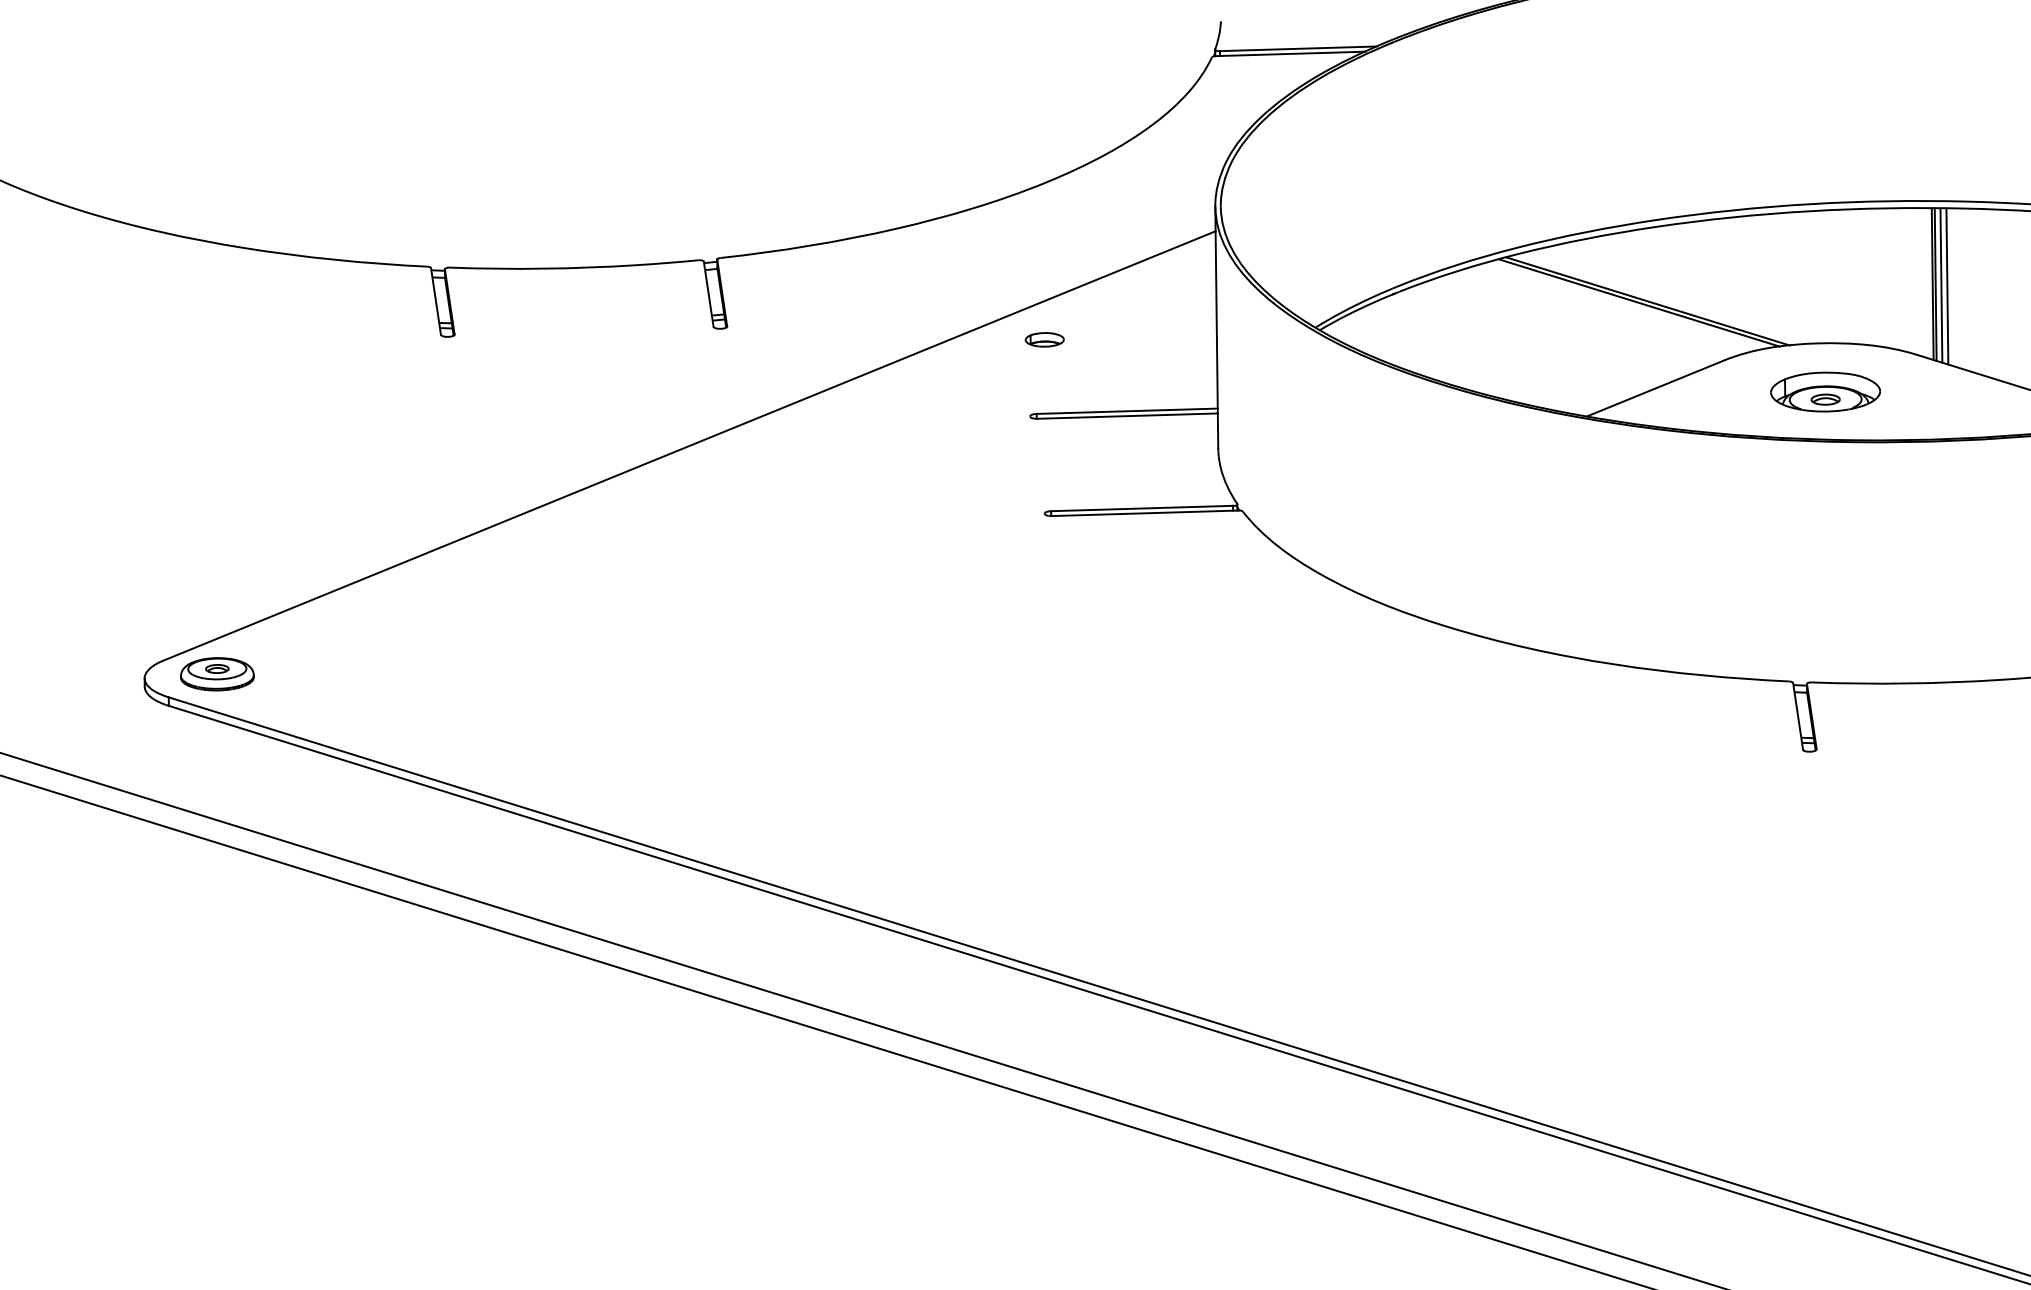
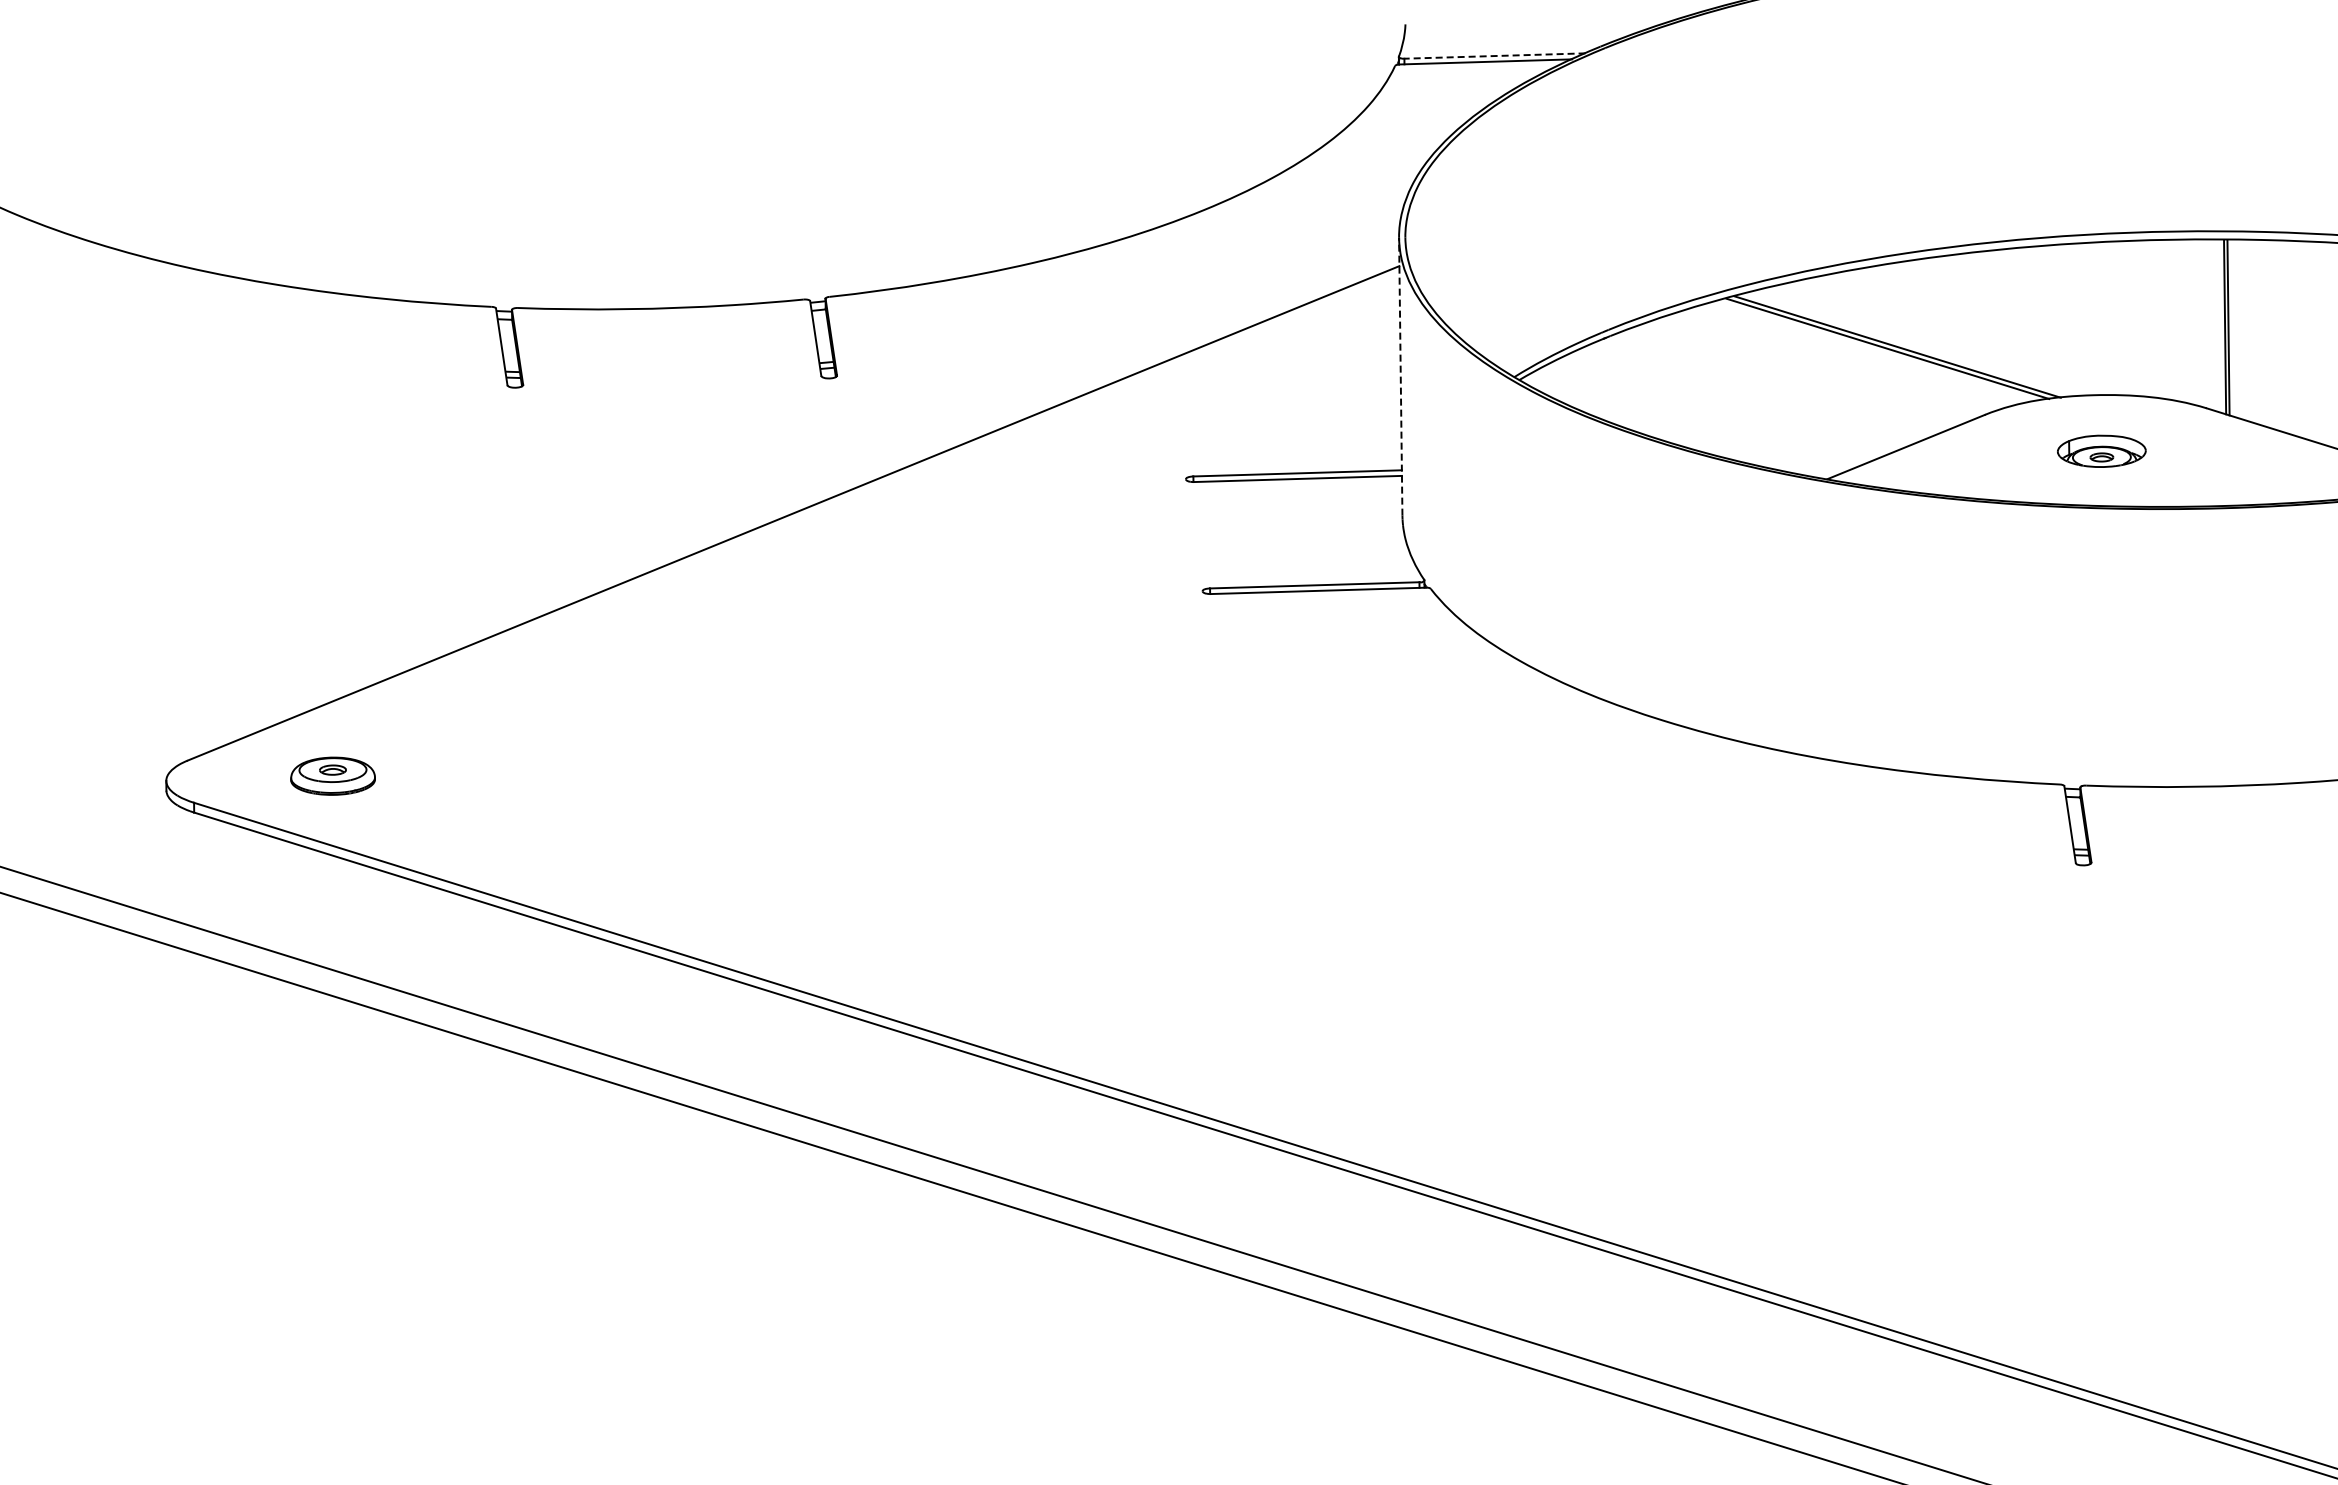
line: (1298, 49) -> (1494, 56), solid -> dashed
line: (1941, 285) -> (2235, 328), removed
line: (1946, 286) -> (2241, 329), removed
line: (1216, 327) -> (1400, 376), solid -> dashed
part: (1044, 339) -> (1202, 390), removed
part: (1825, 392) -> (2101, 451), size x0.7
part: (216, 673) -> (332, 775), moved

